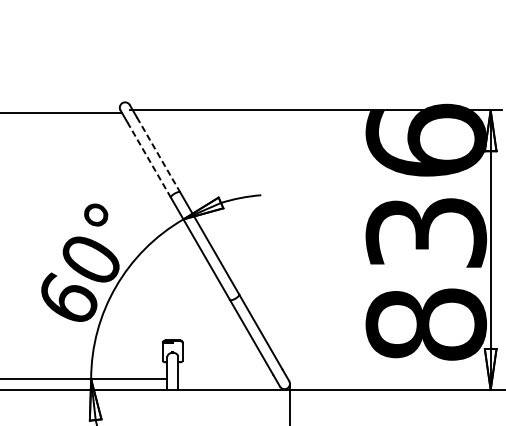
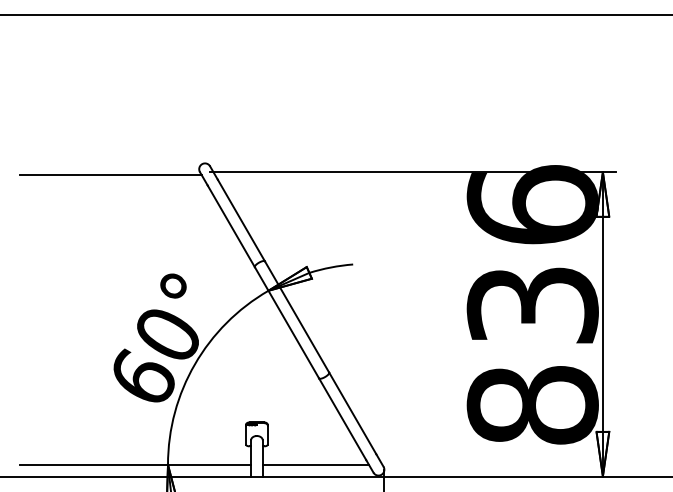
line: (158, 155) -> (241, 221), dashed -> solid
line: (149, 159) -> (231, 225), dashed -> solid
line: (226, 378) -> (315, 464), added

